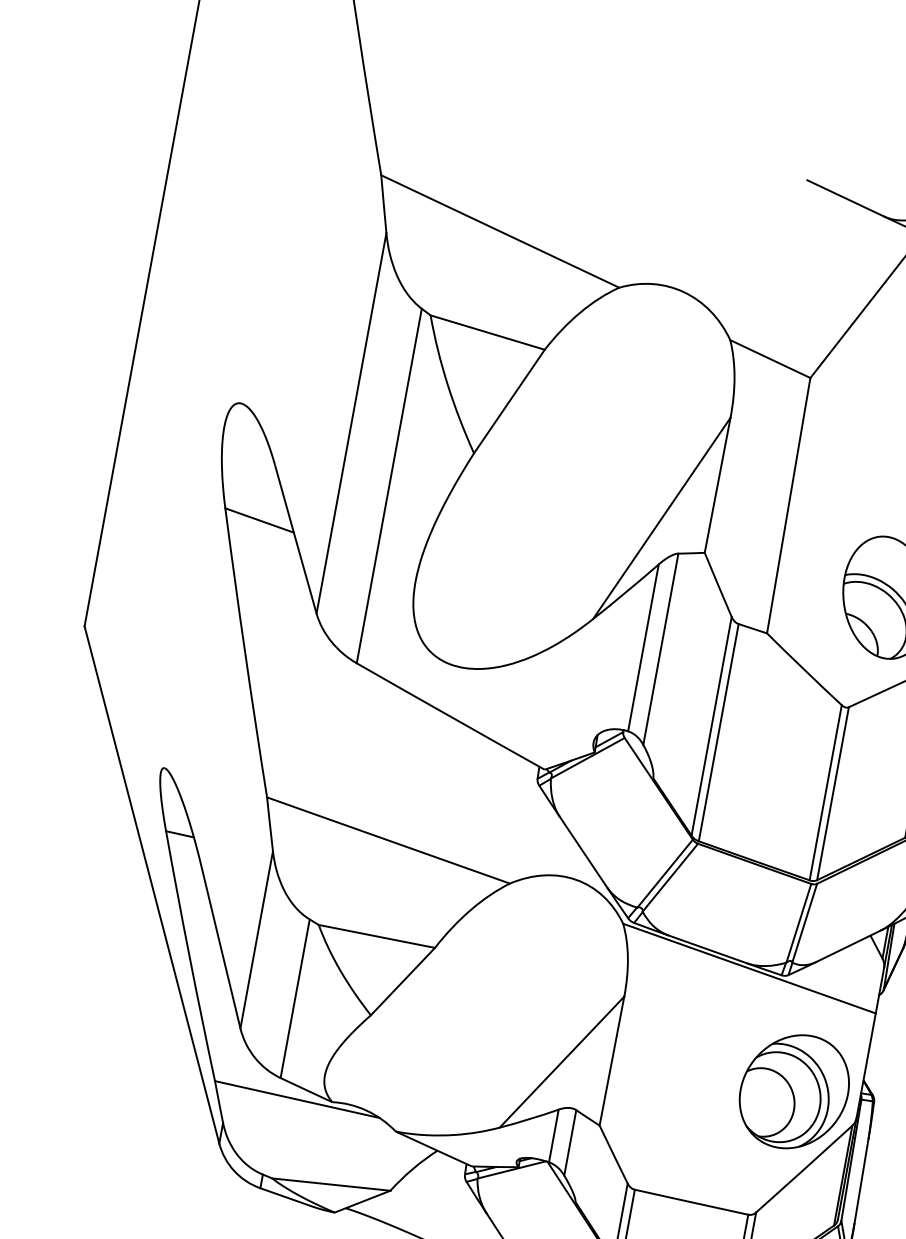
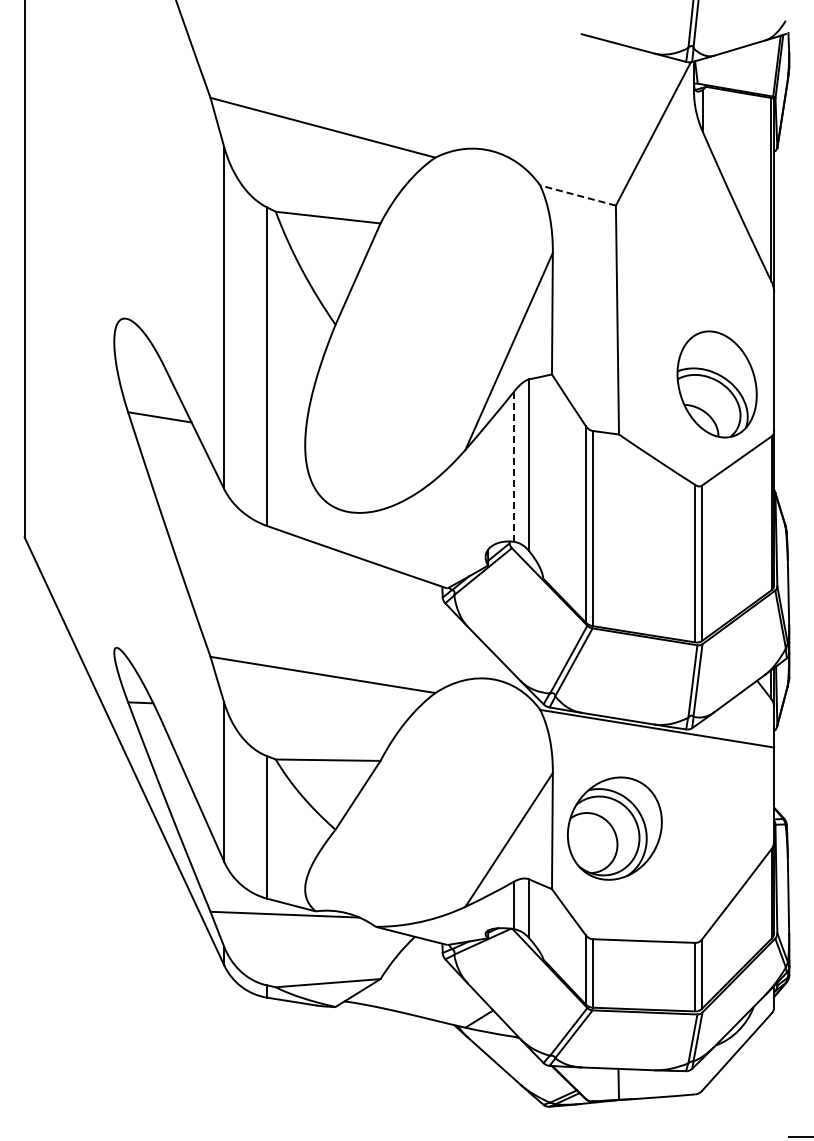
line: (769, 358) -> (577, 195), solid -> dashed
line: (643, 647) -> (513, 466), solid -> dashed
part: (793, 1091) -> (614, 828), moved

